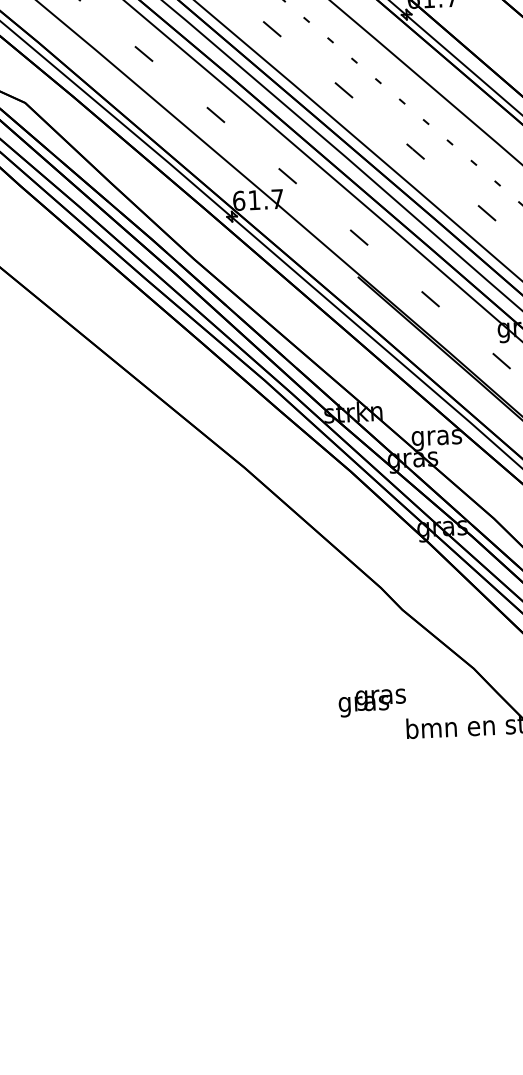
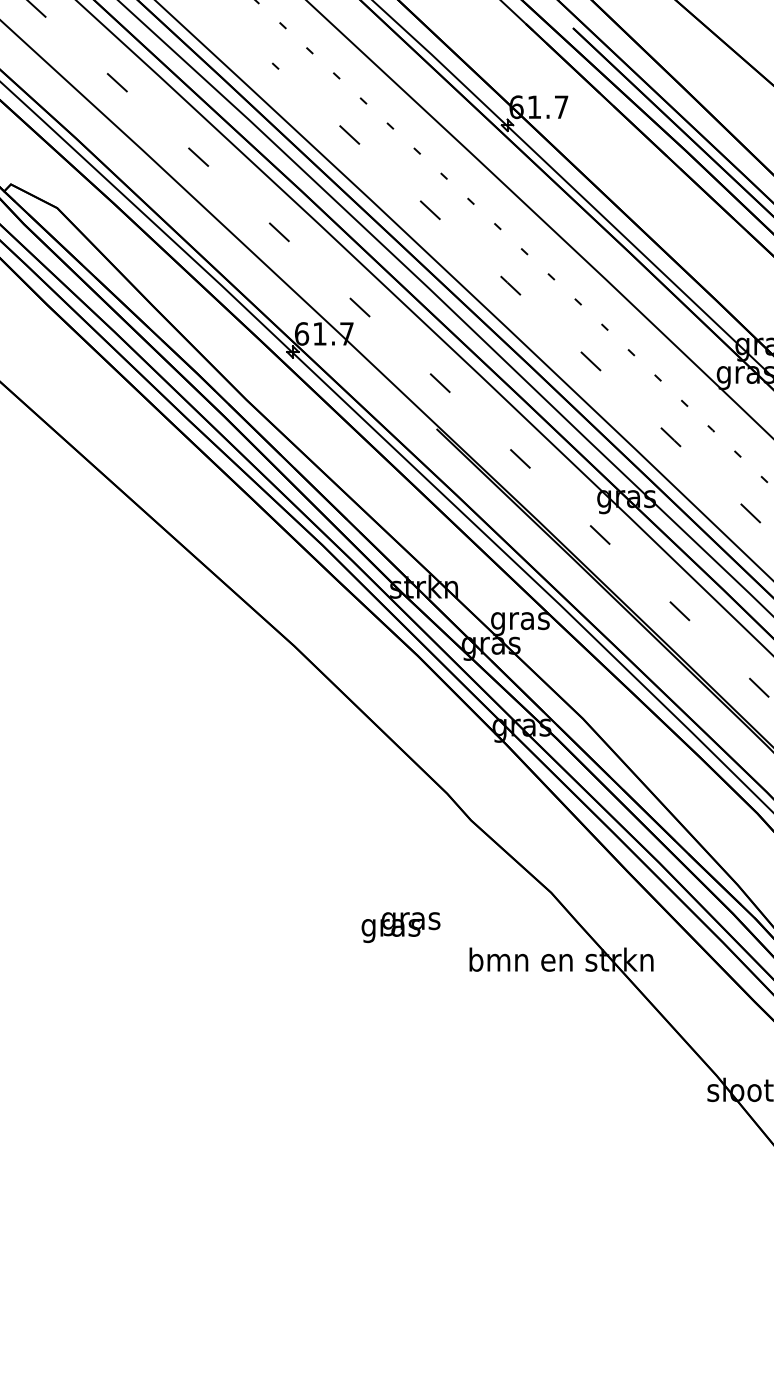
text: (371, 702) -> (400, 927), moved

